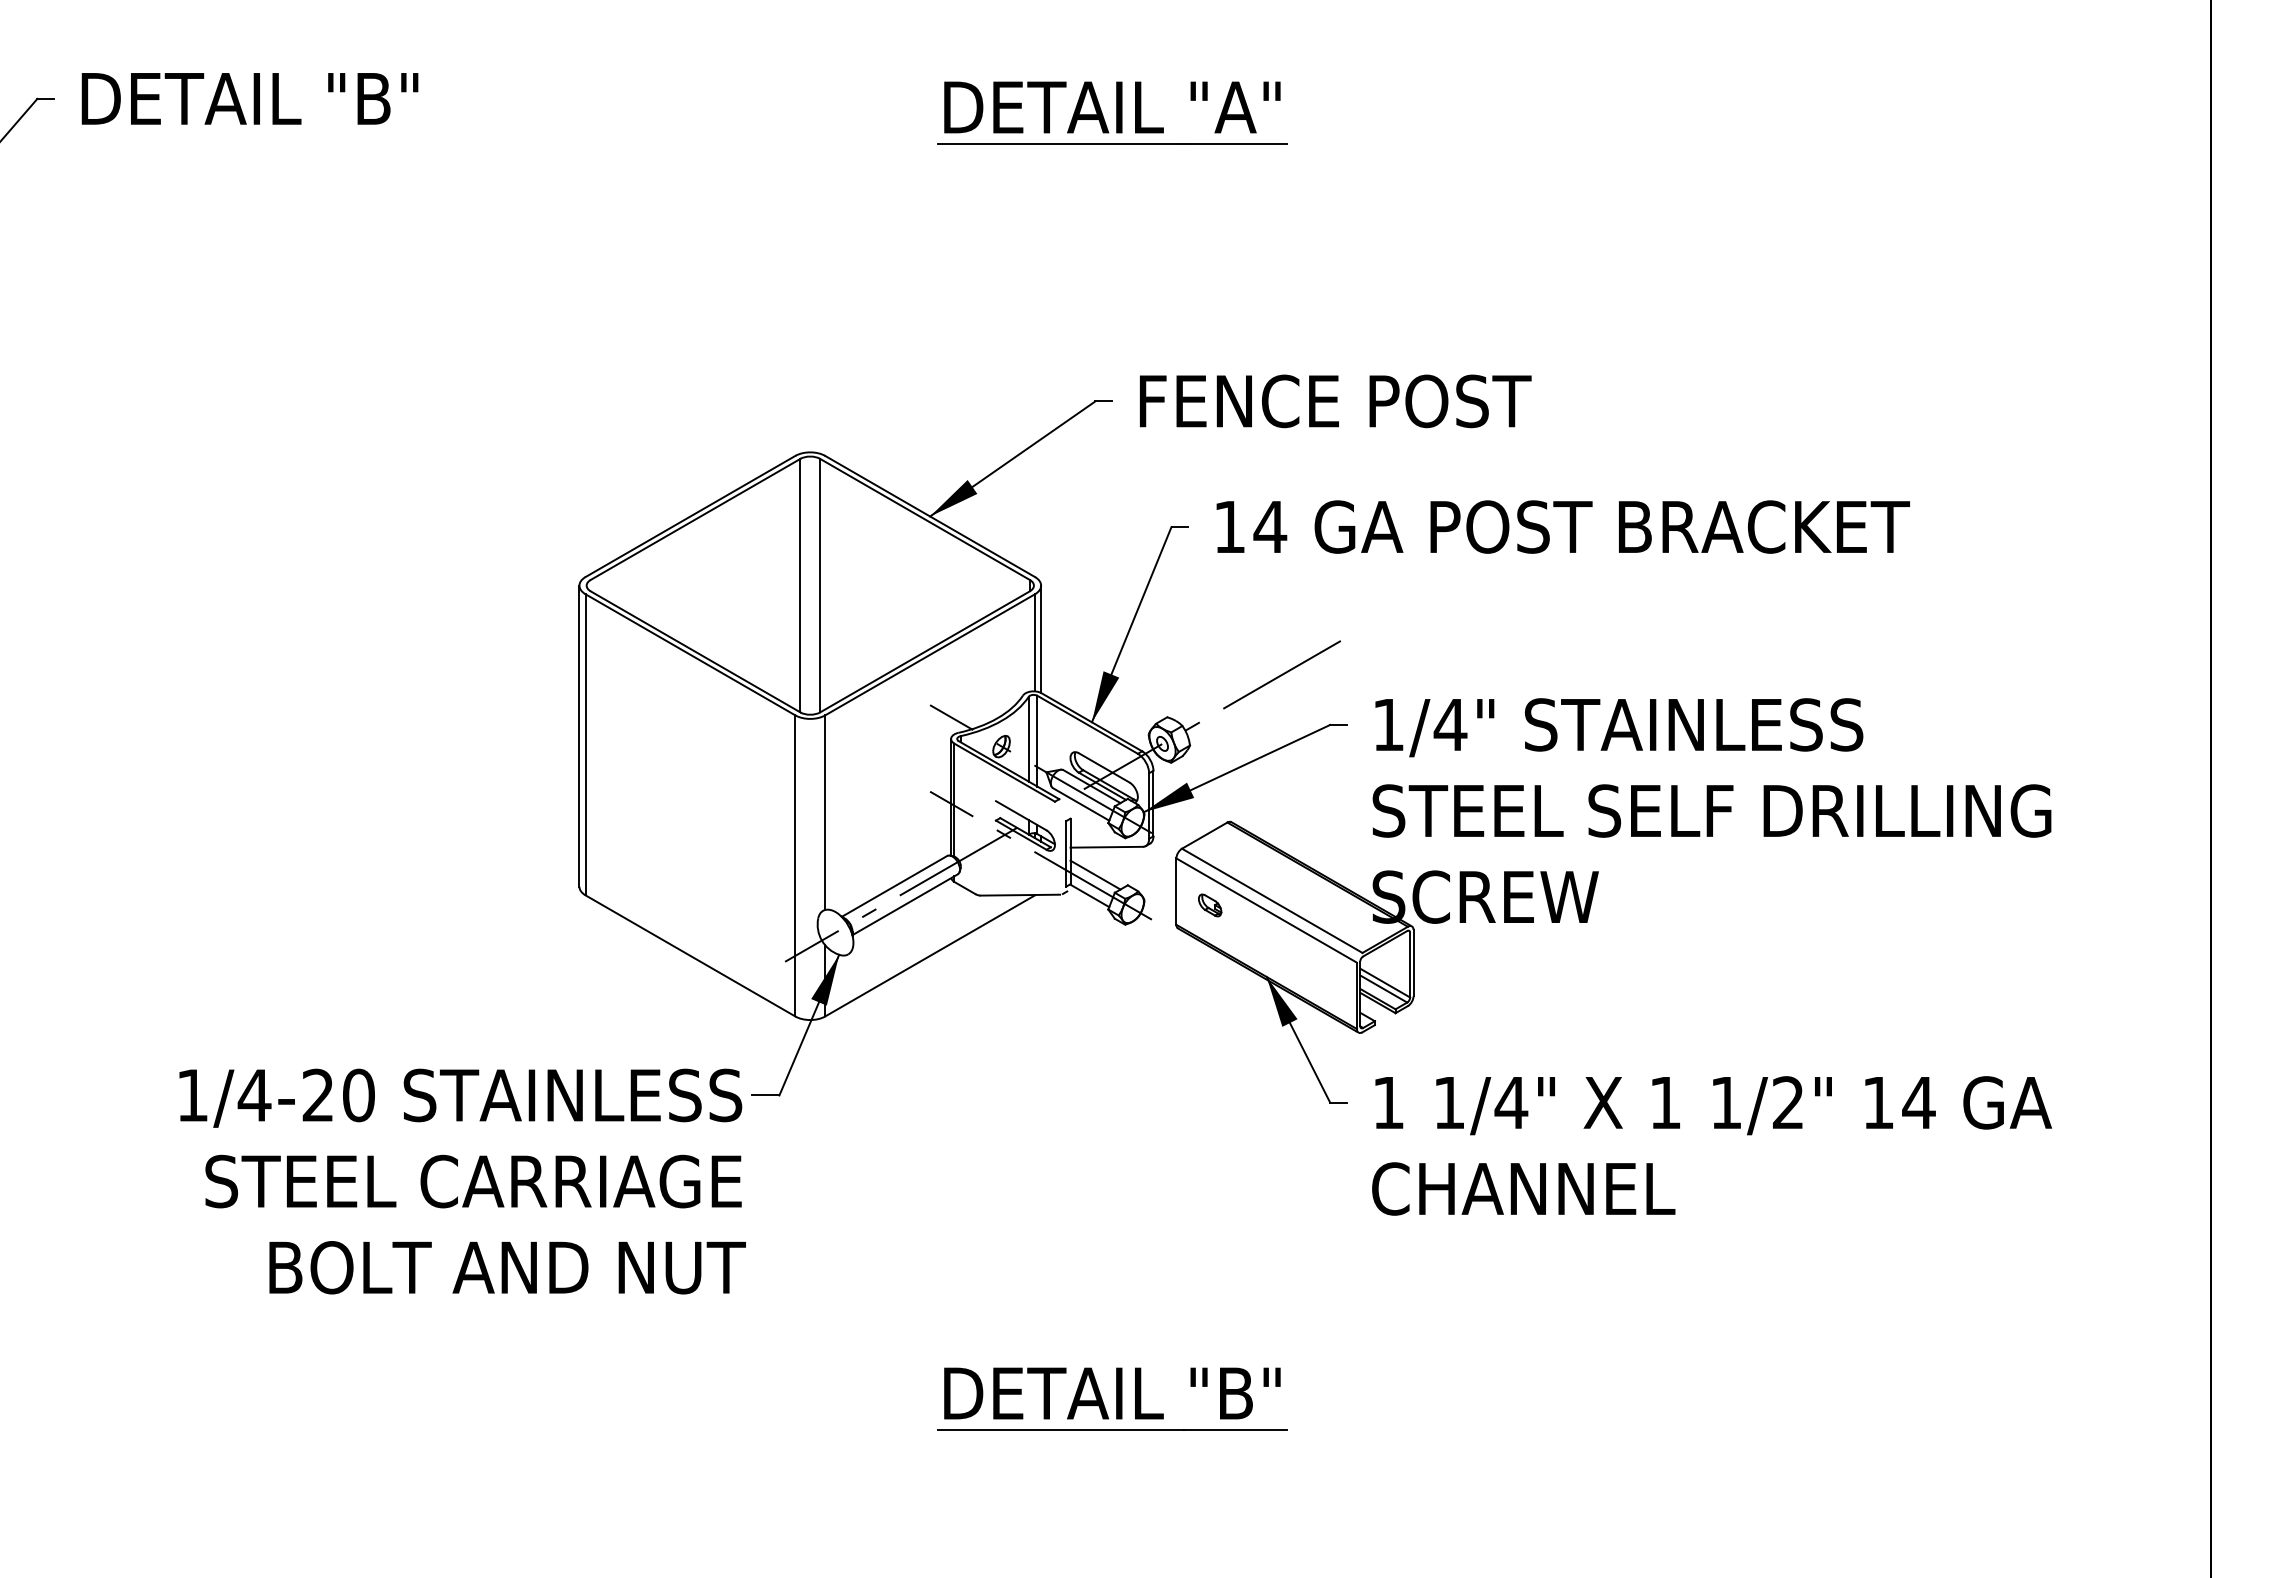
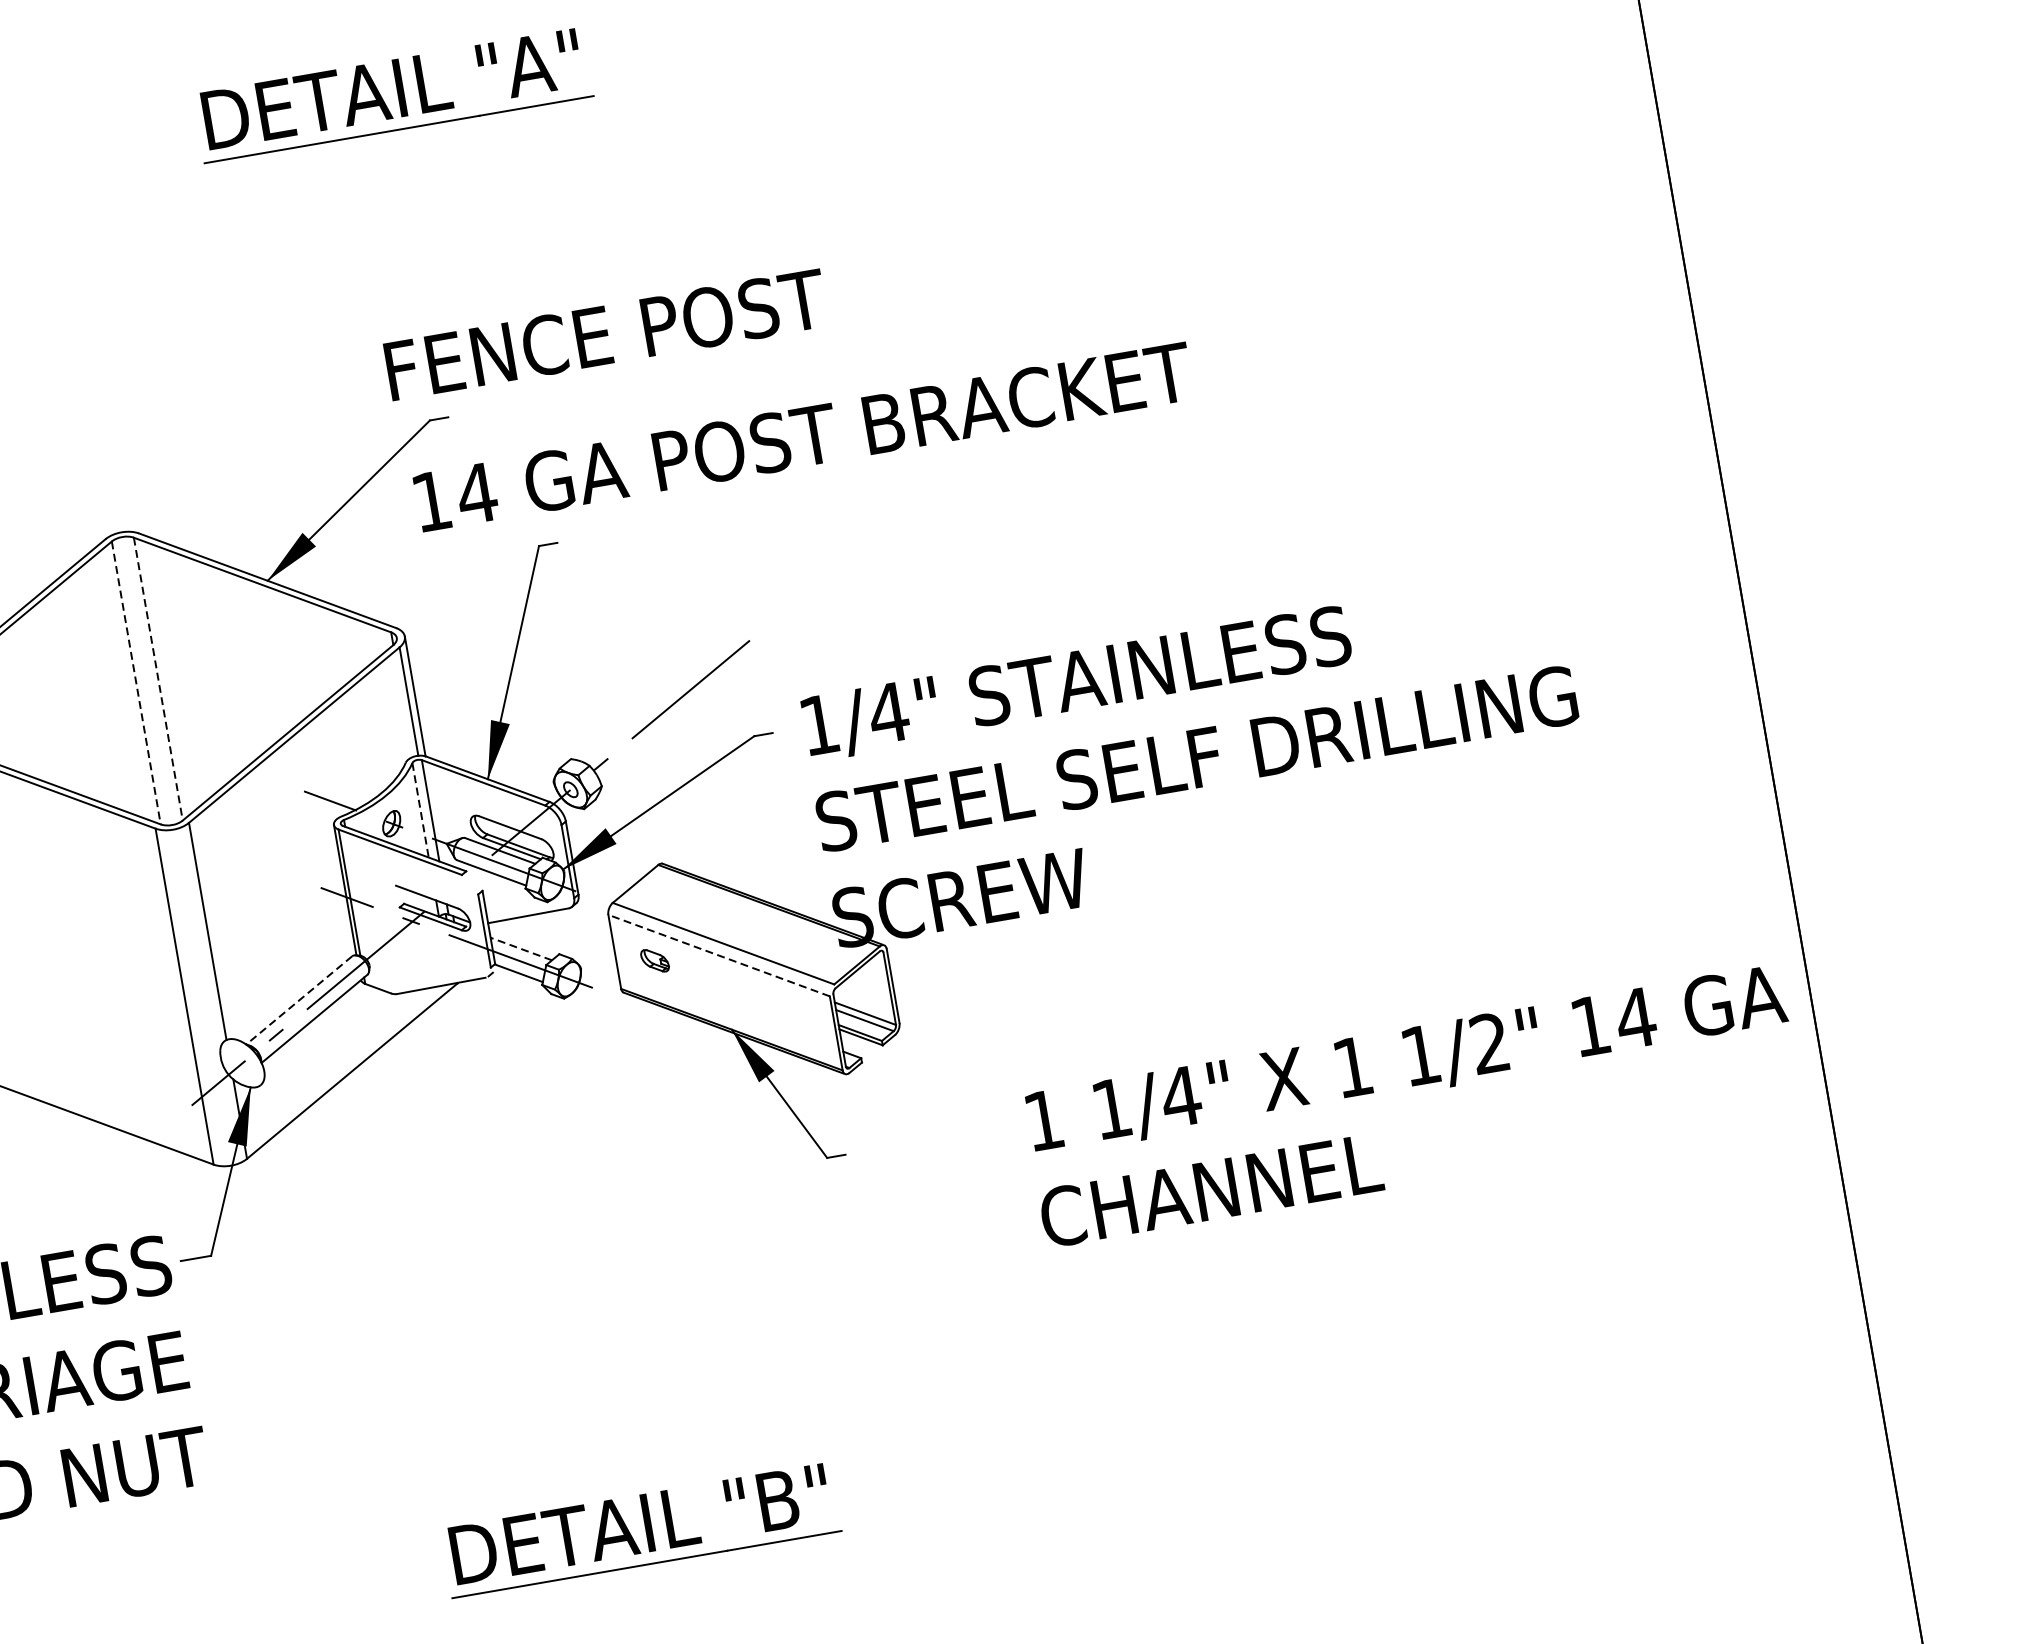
text: (1335, 401) -> (605, 335), moved
text: (1562, 526) -> (802, 436), moved
line: (800, 585) -> (136, 682), solid -> dashed
line: (820, 585) -> (158, 678), solid -> dashed
line: (1028, 739) -> (420, 810), solid -> dashed
line: (1095, 875) -> (521, 949), solid -> dashed
line: (894, 886) -> (299, 1000), solid -> dashed
line: (1266, 910) -> (718, 955), solid -> dashed
text: (1711, 1145) -> (1412, 1105), moved

